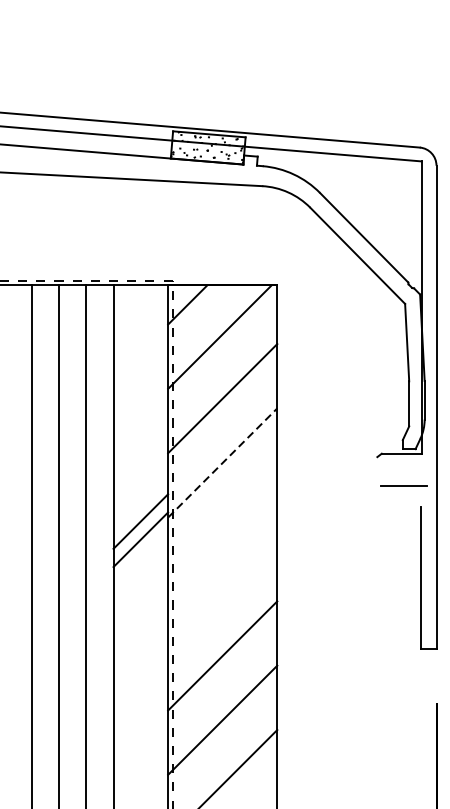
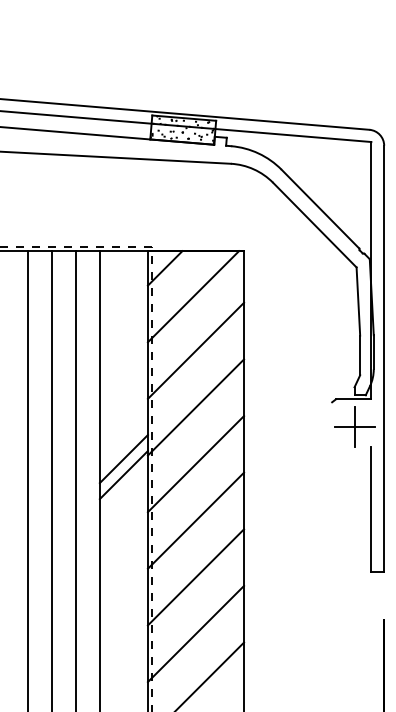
line: (222, 462) -> (195, 407), dashed -> solid
line: (403, 485) -> (355, 427), added
line: (222, 527) -> (195, 464), added
line: (222, 591) -> (195, 520), added

